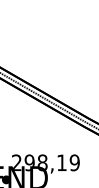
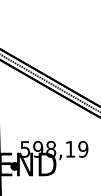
text: (15, 162) -> (24, 149), 298,19 -> 598,19

